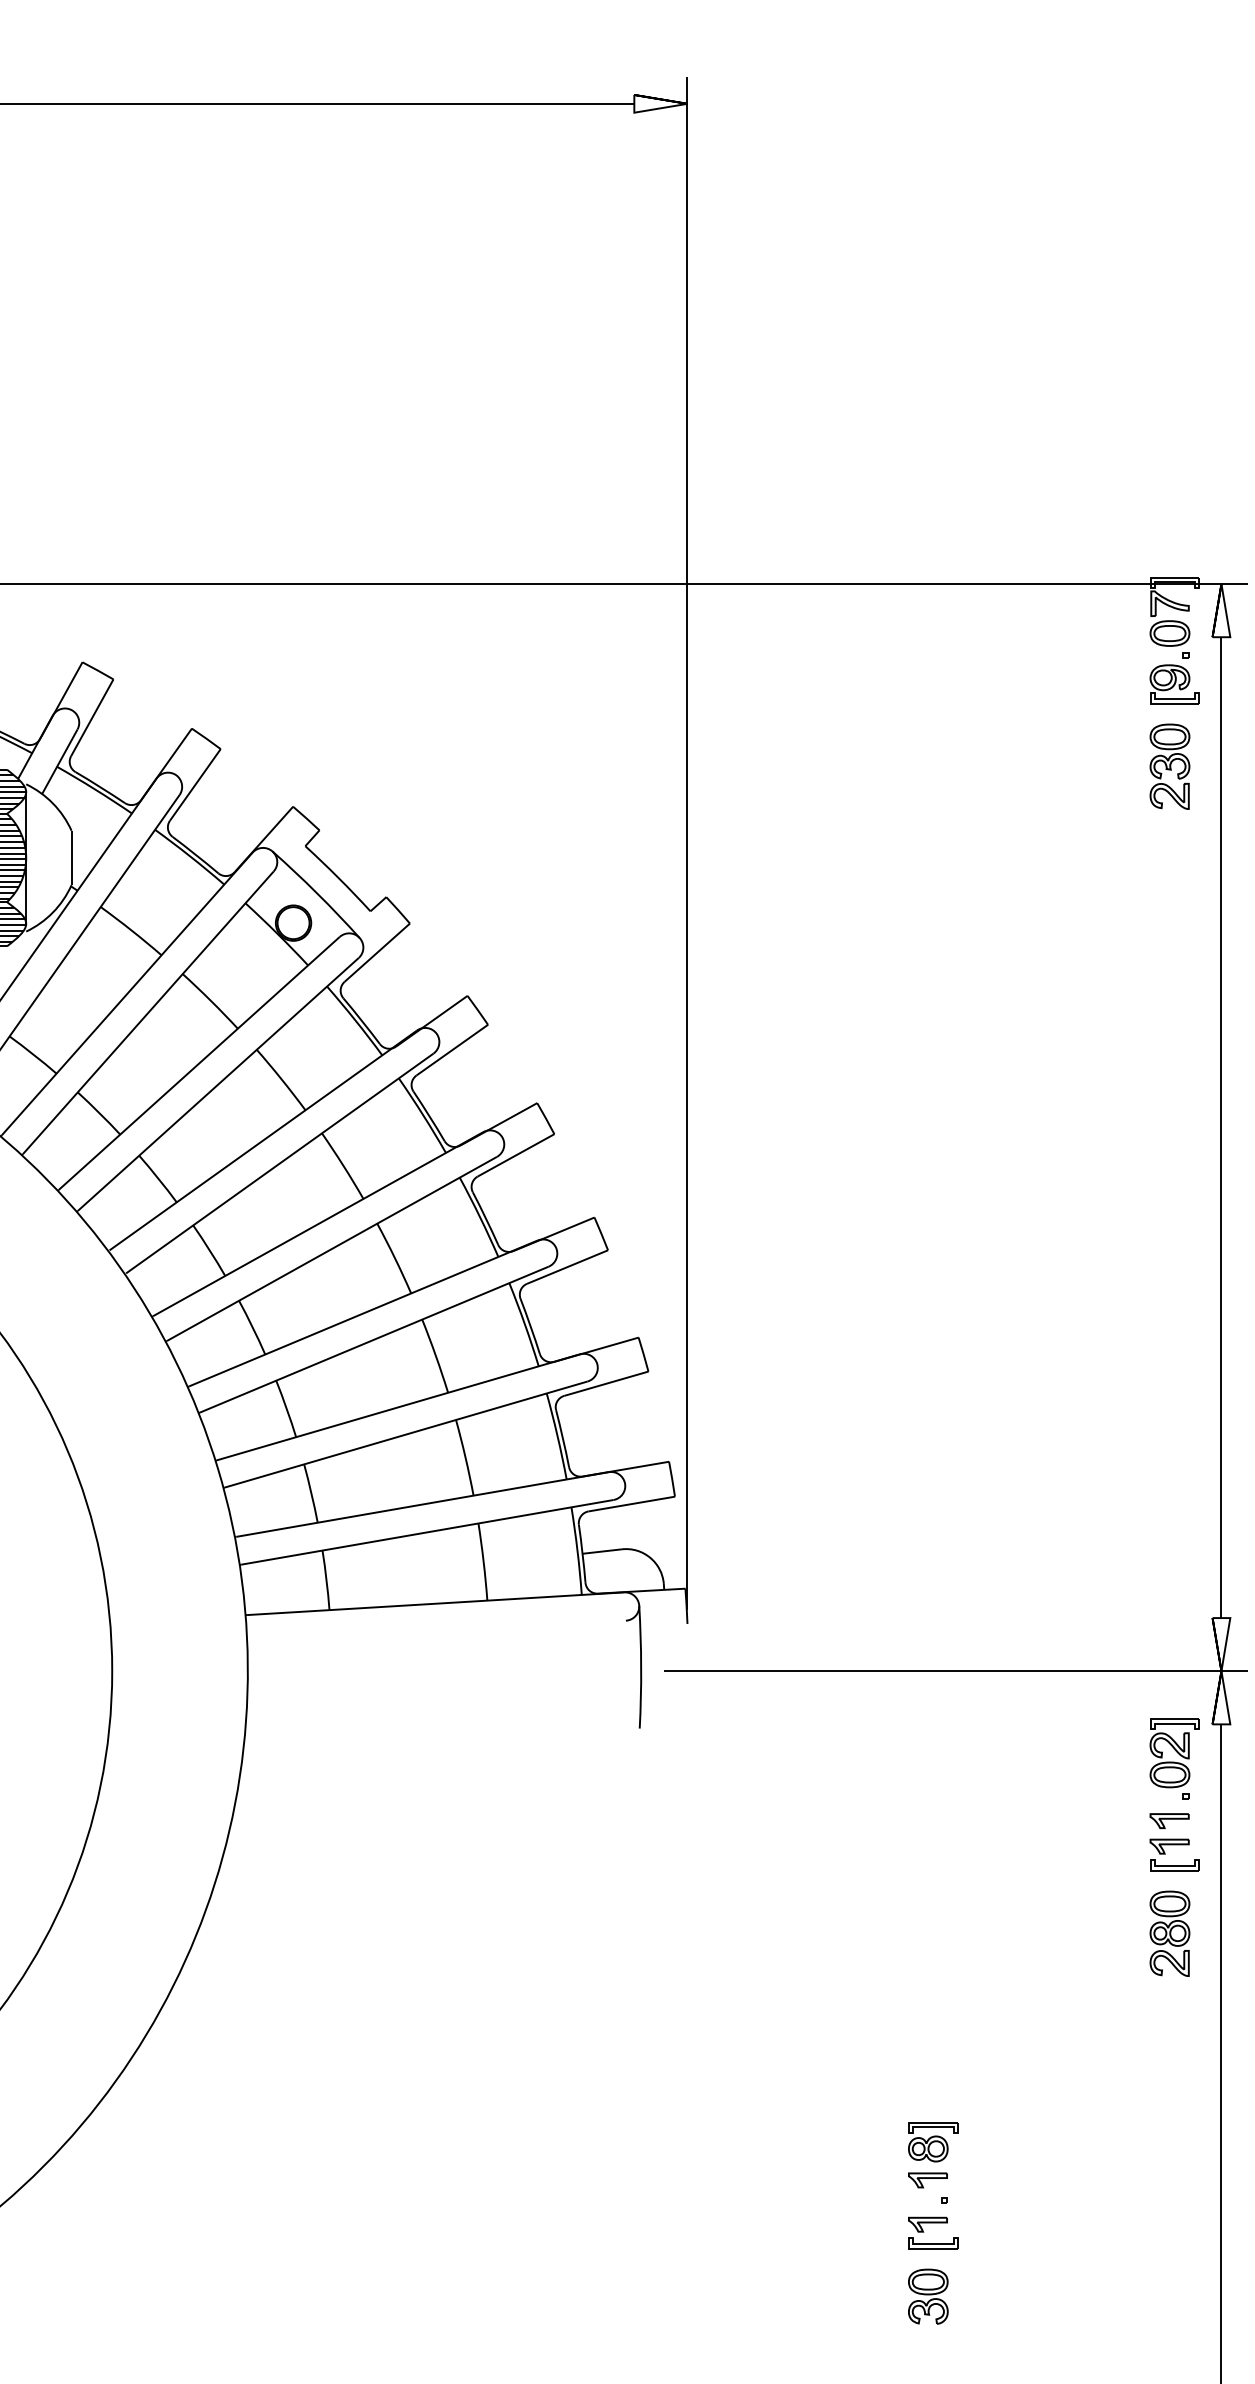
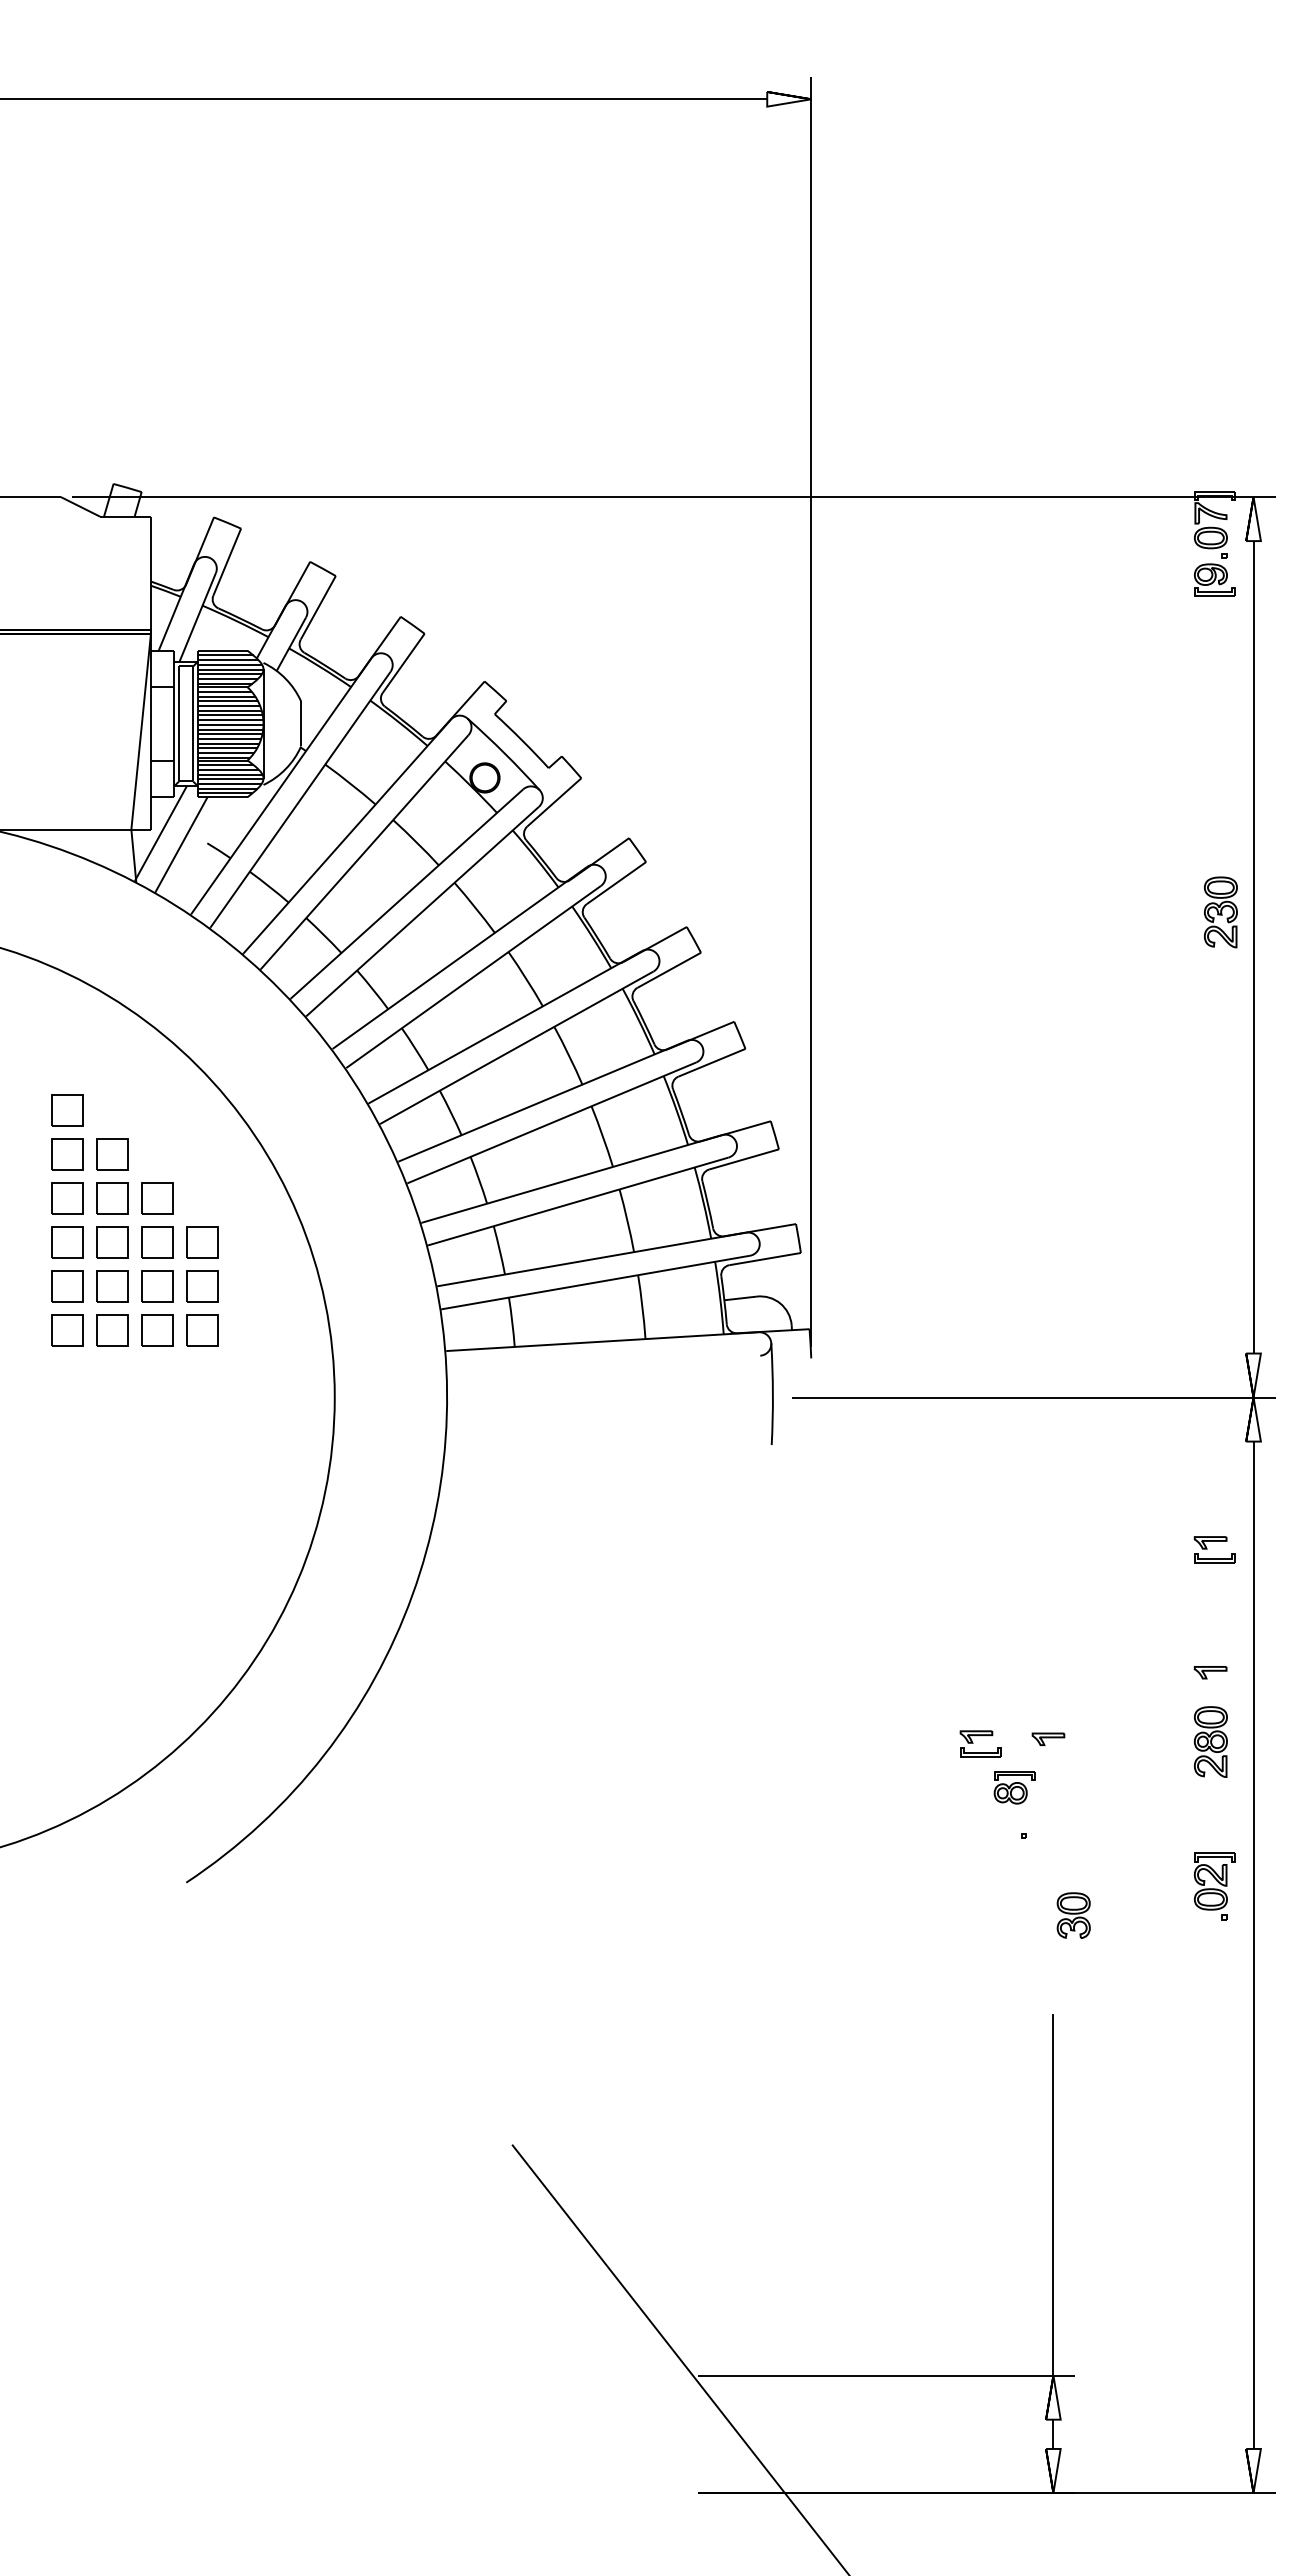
part: (1169, 766) -> (1220, 912), moved
part: (1174, 1759) -> (1214, 1886), moved
part: (1169, 1820) -> (1210, 1672), moved
part: (1169, 1933) -> (1210, 1741), moved
part: (928, 2179) -> (1048, 1738), moved
part: (932, 2224) -> (980, 1736), moved
part: (928, 2296) -> (1073, 1915), moved

